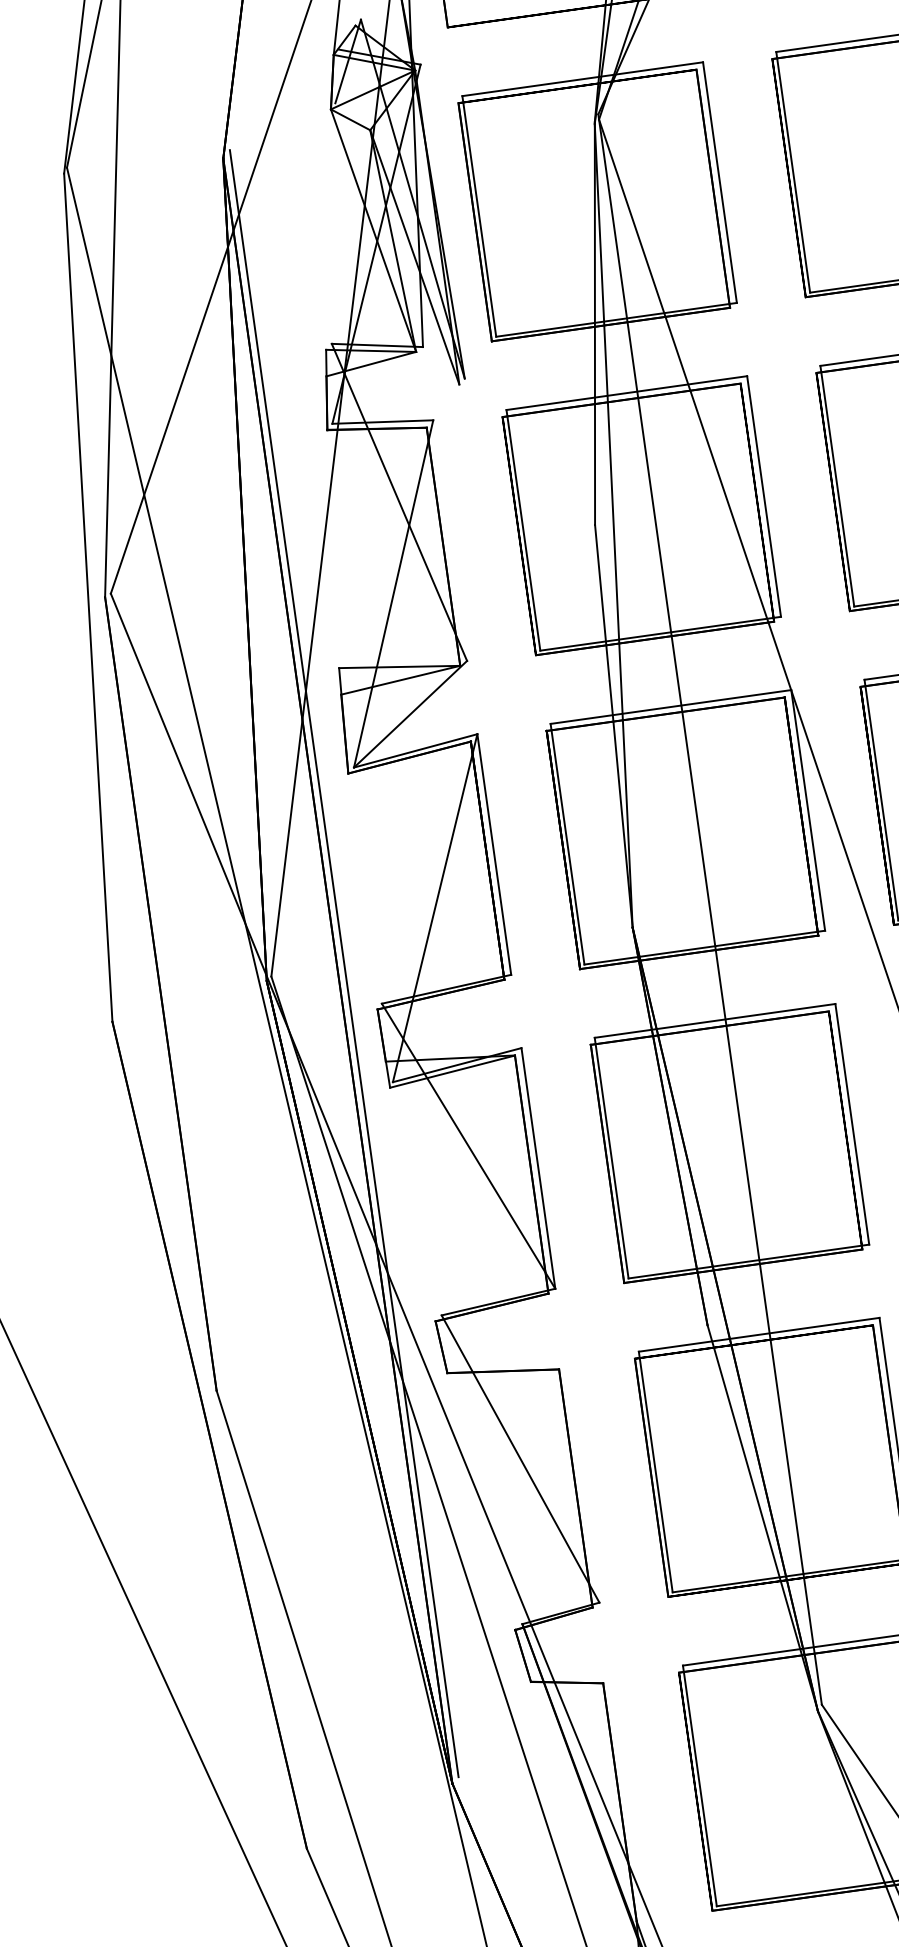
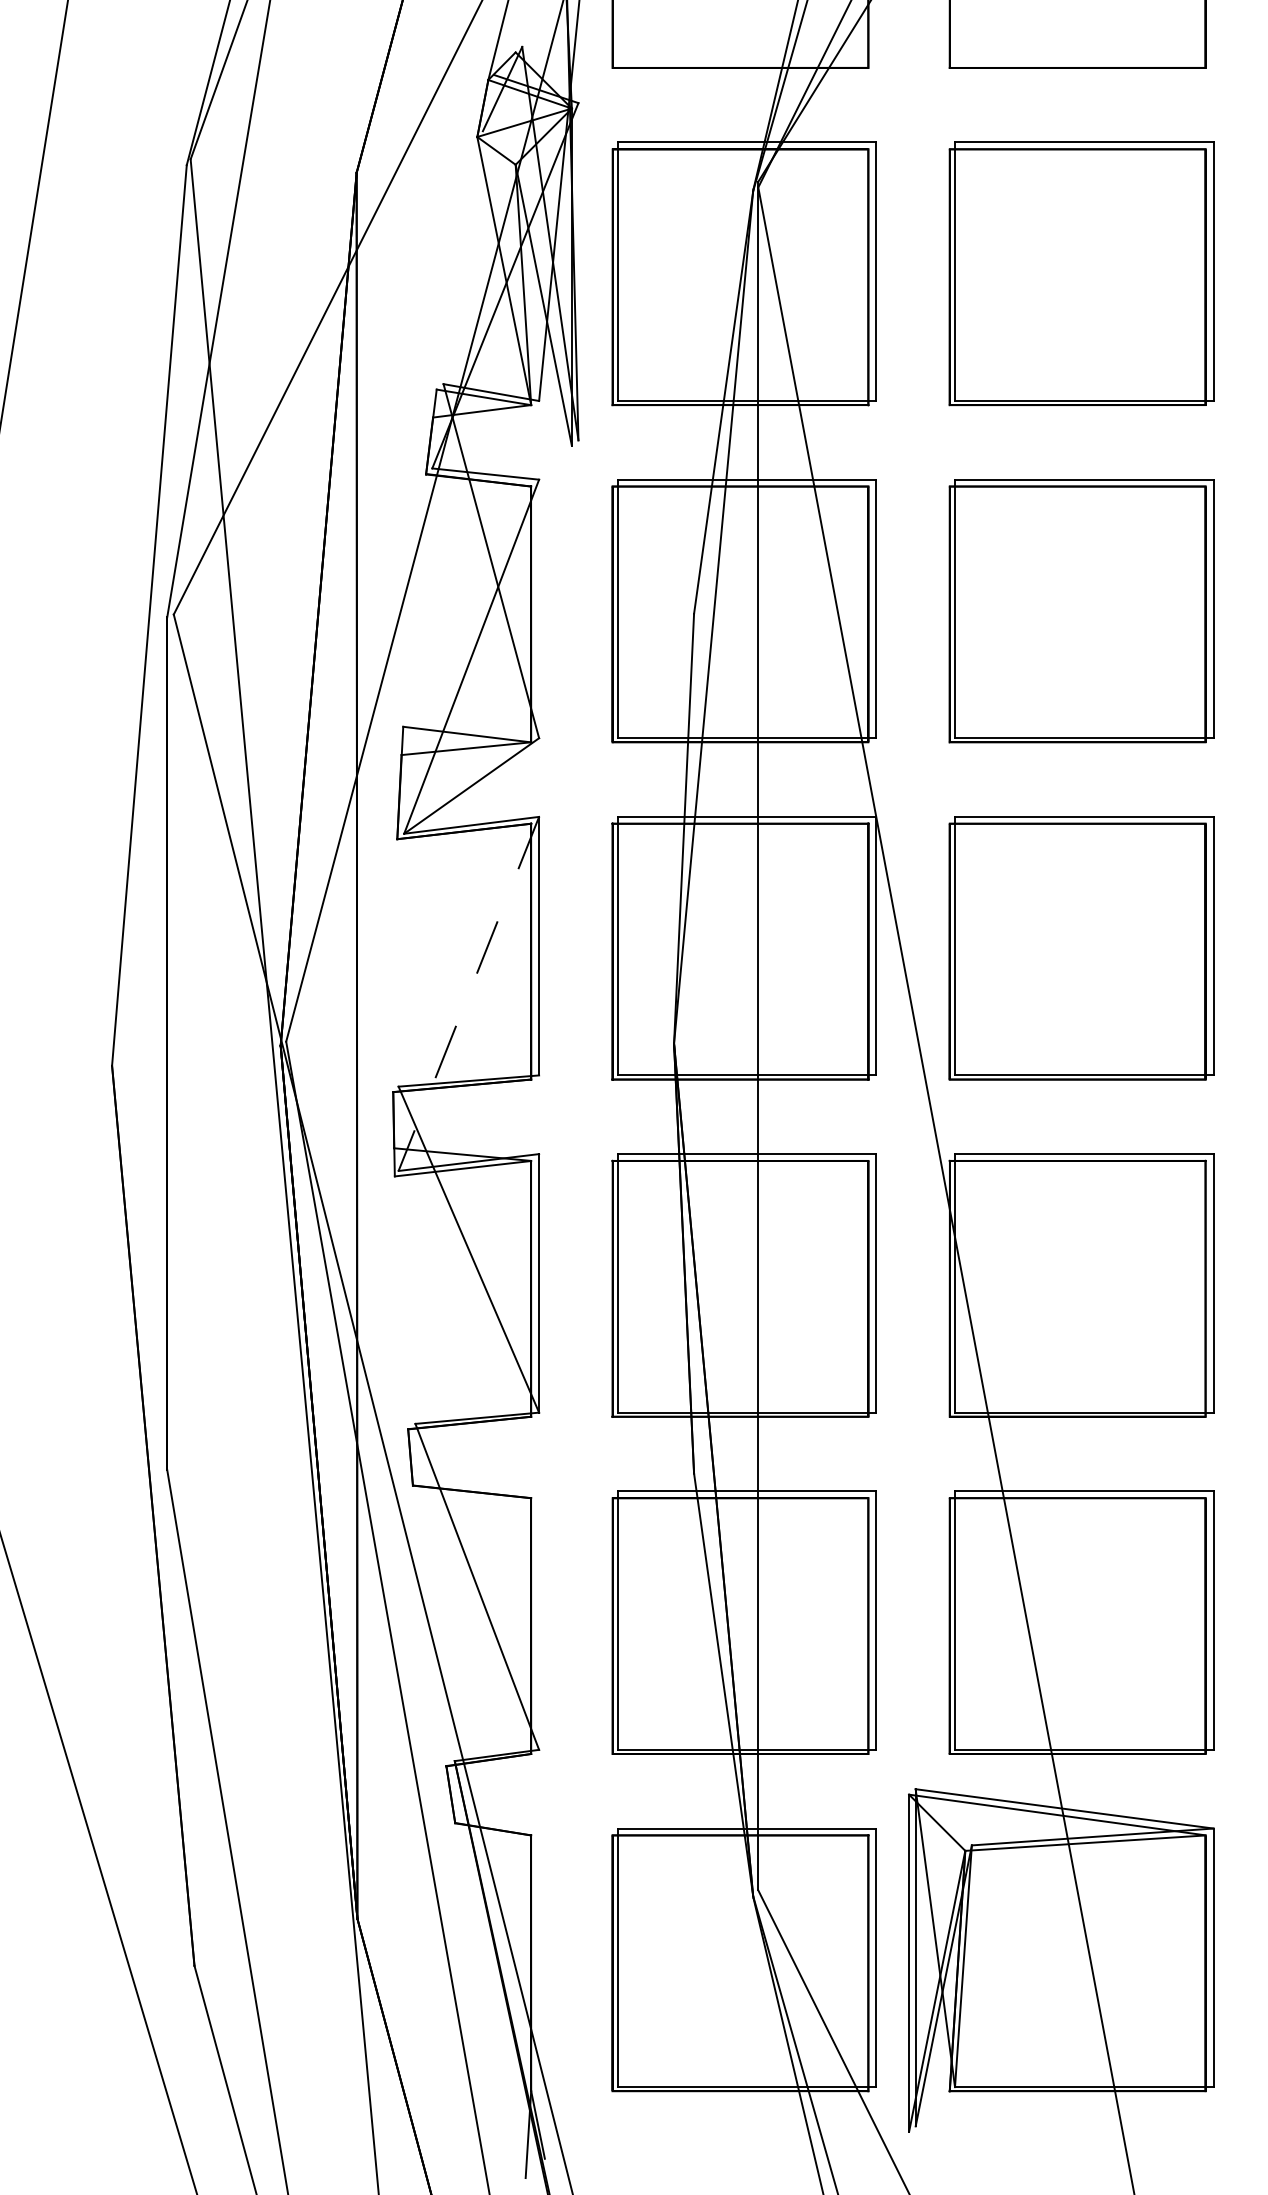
line: (434, 908) -> (468, 994), solid -> dashed
line: (343, 963) -> (364, 1038), removed

